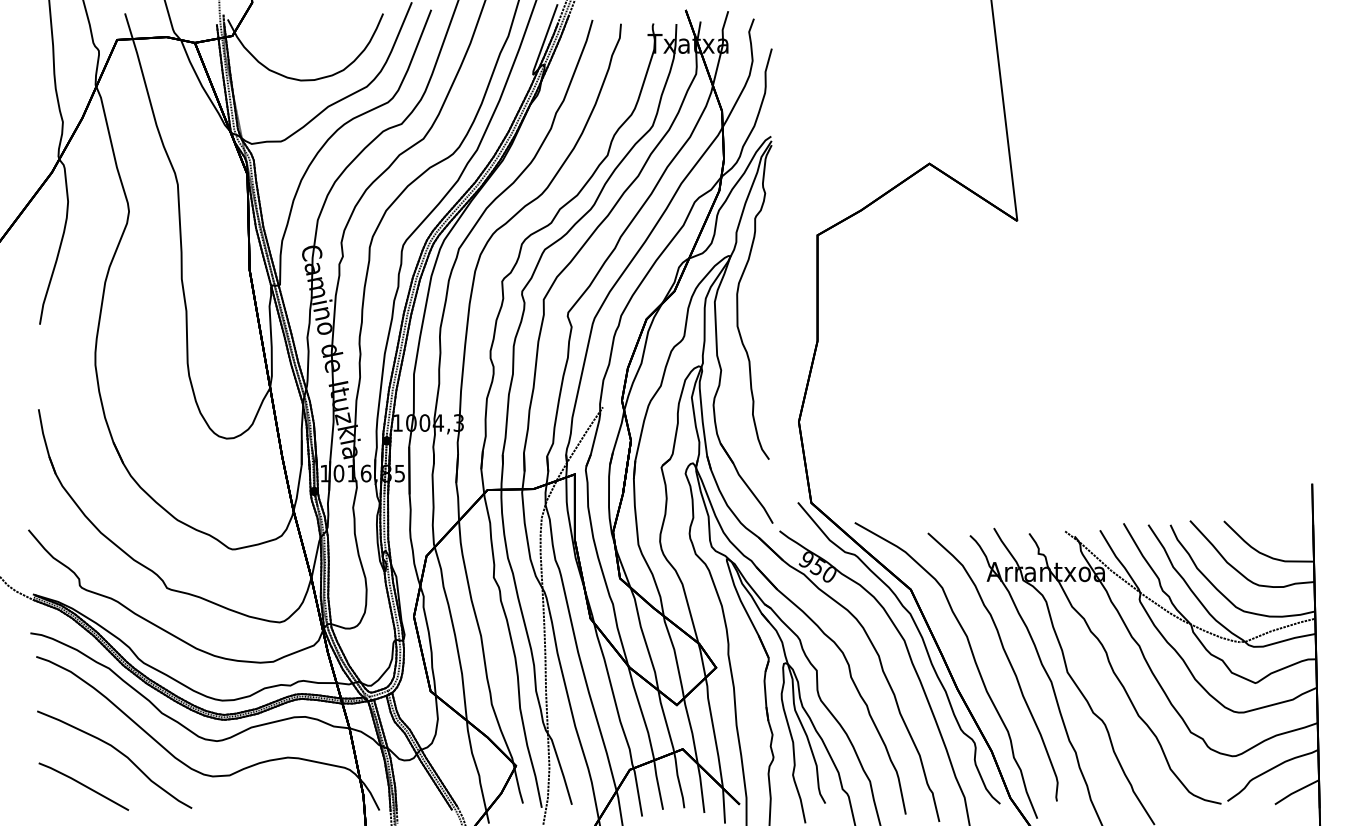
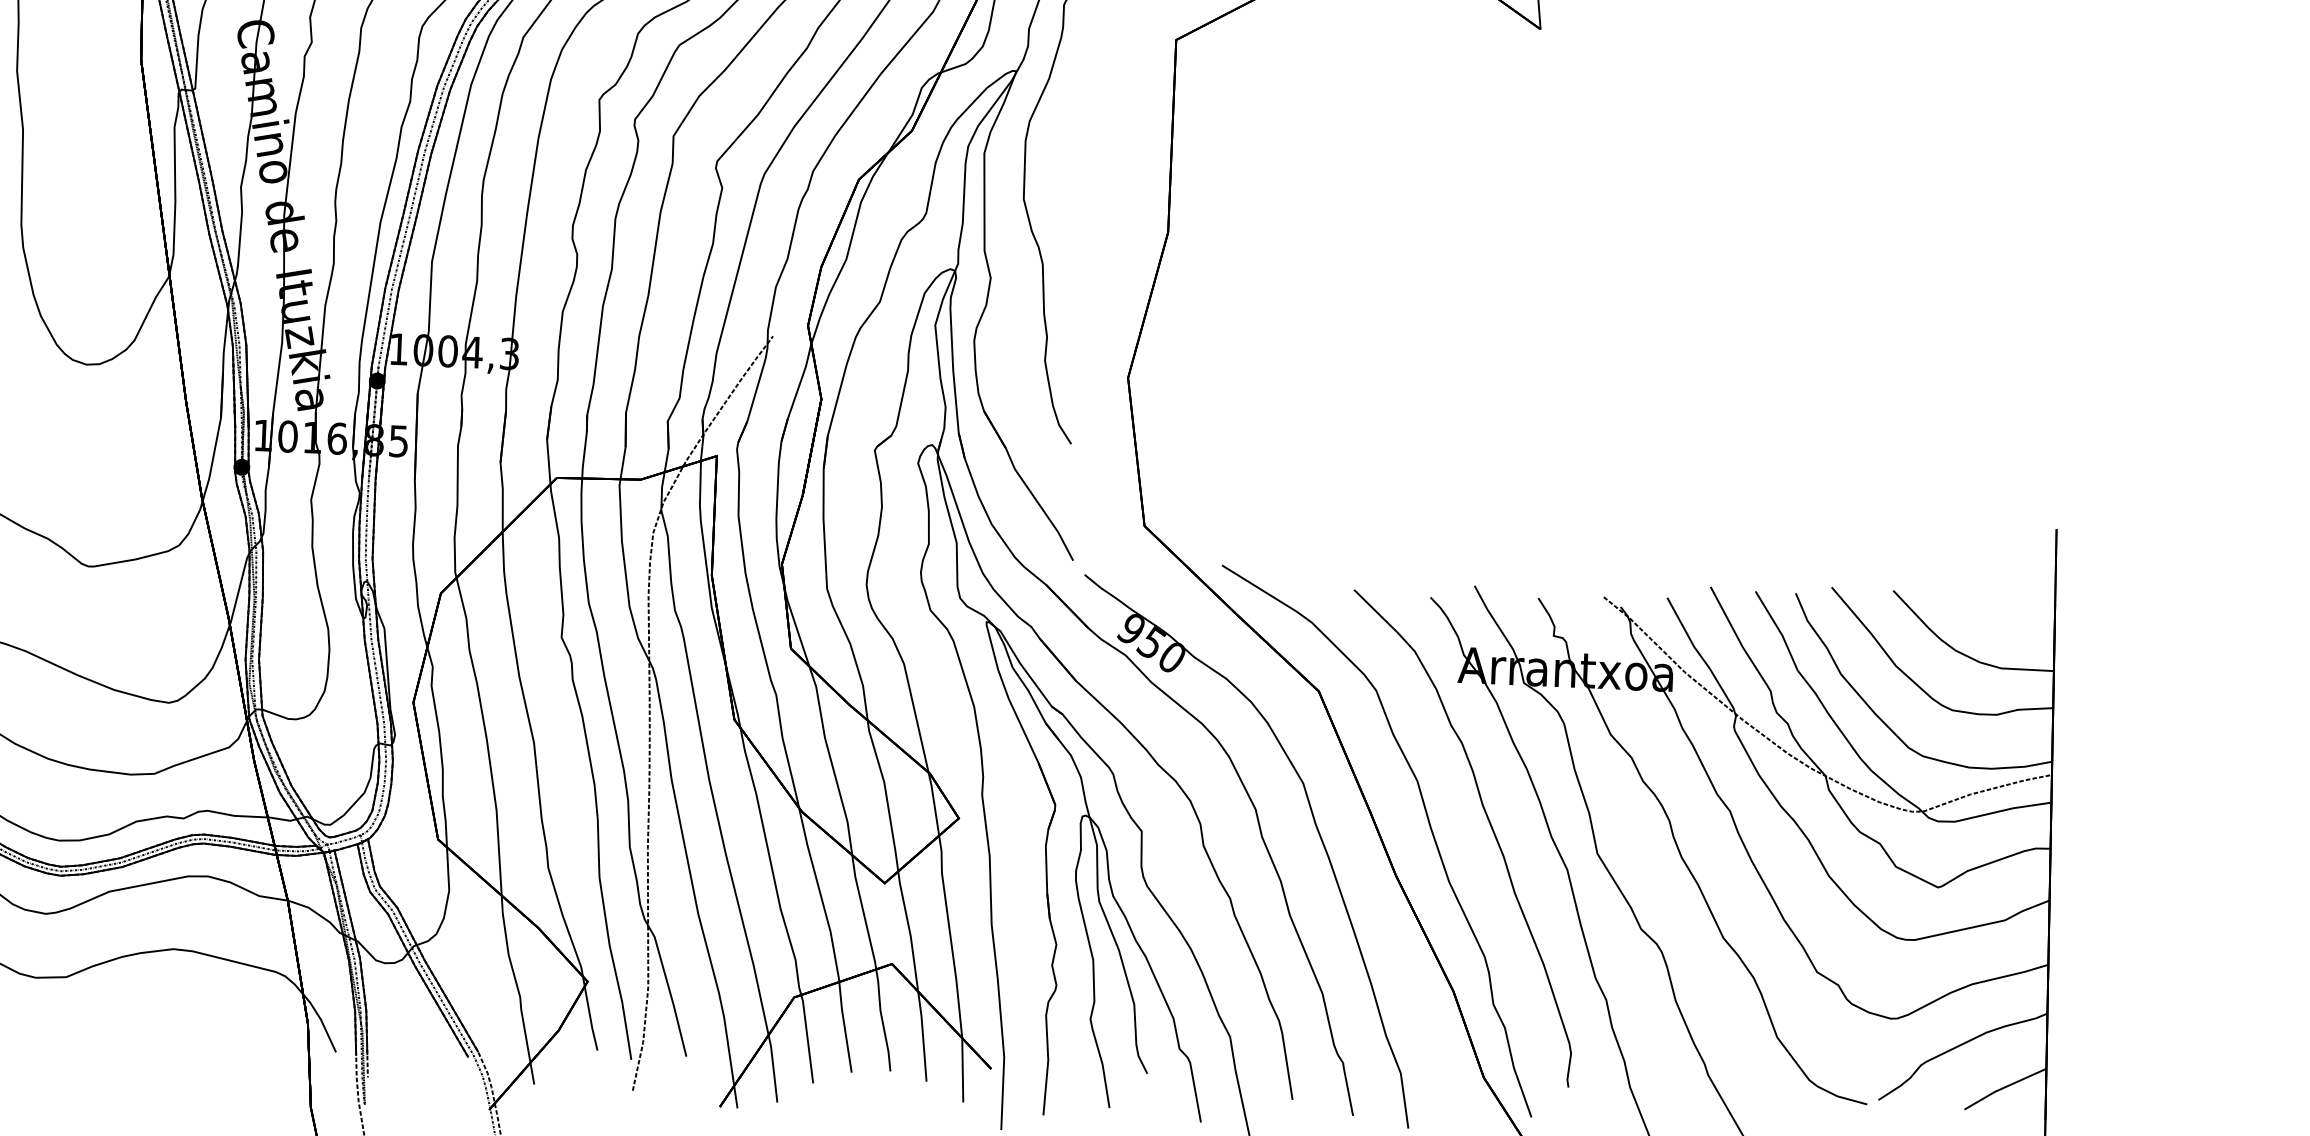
part: (923, 644) -> (1337, 791), removed

